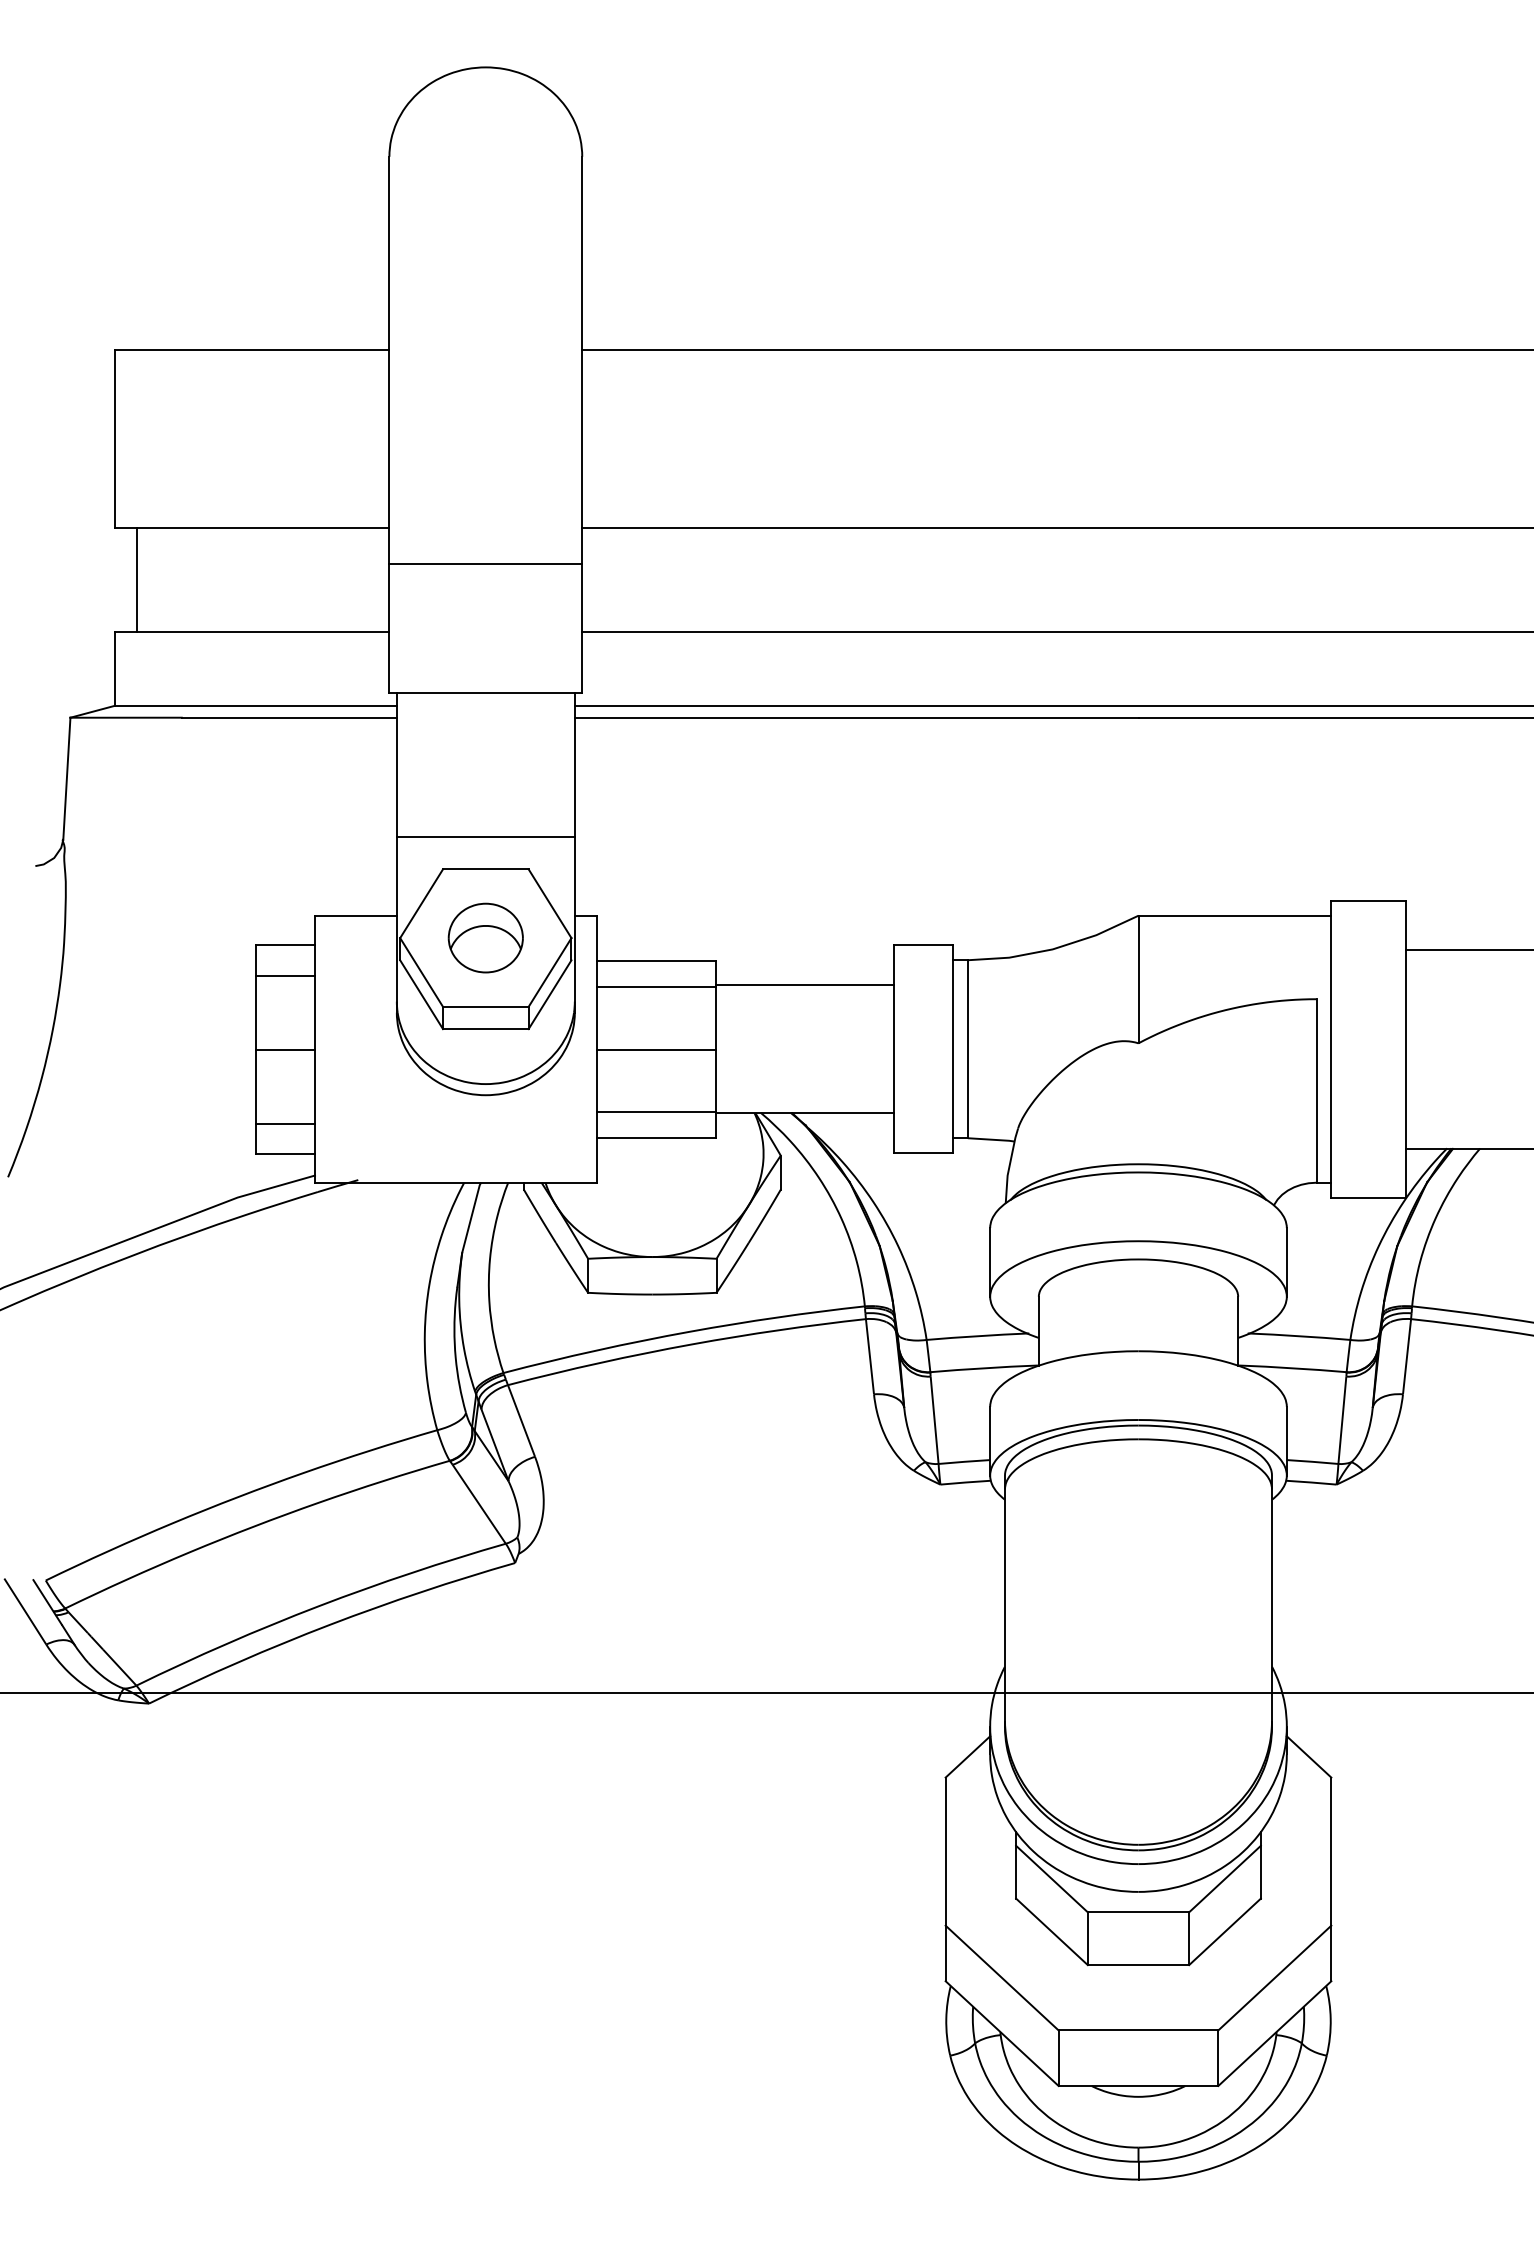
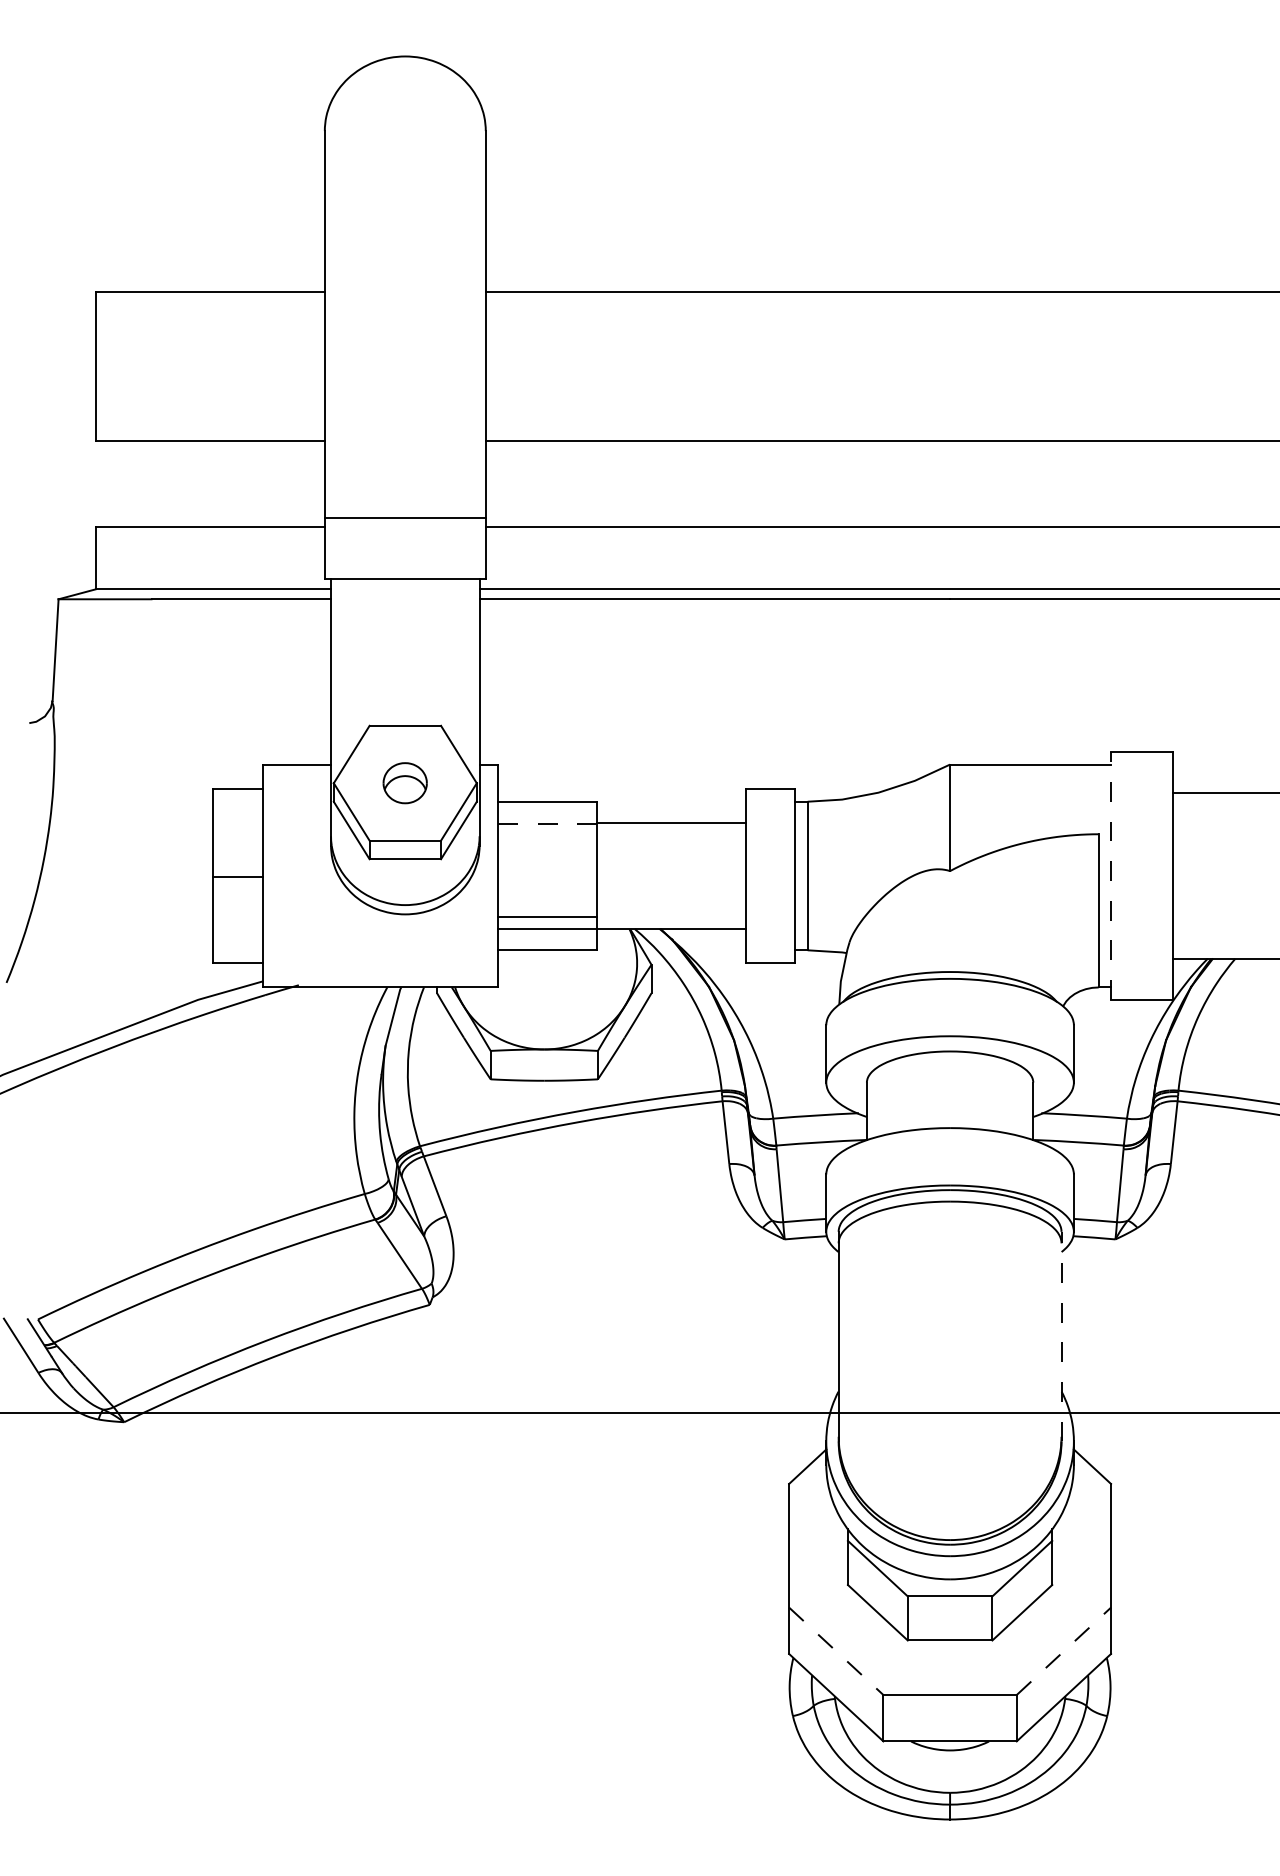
line: (485, 564) -> (405, 518), moved
line: (136, 579) -> (113, 483), removed
line: (485, 836) -> (405, 698), removed
part: (485, 937) -> (405, 782), size x0.7
line: (285, 976) -> (238, 815), removed
line: (655, 987) -> (546, 824), solid -> dashed
line: (1331, 1048) -> (1111, 875), solid -> dashed
line: (656, 1050) -> (547, 917), moved
line: (285, 1123) -> (238, 938), removed
line: (1272, 1601) -> (1061, 1336), solid -> dashed
line: (1275, 1977) -> (1064, 1650), solid -> dashed
line: (1002, 1978) -> (836, 1651), solid -> dashed

